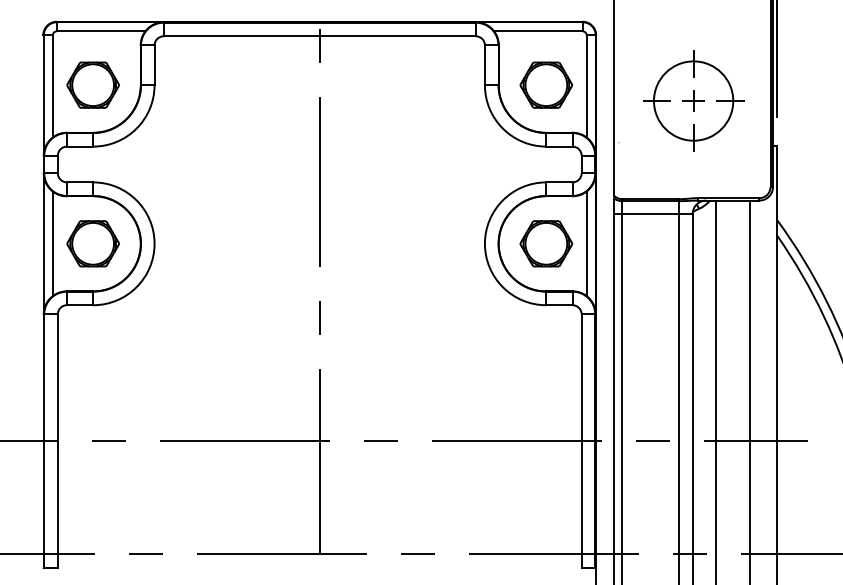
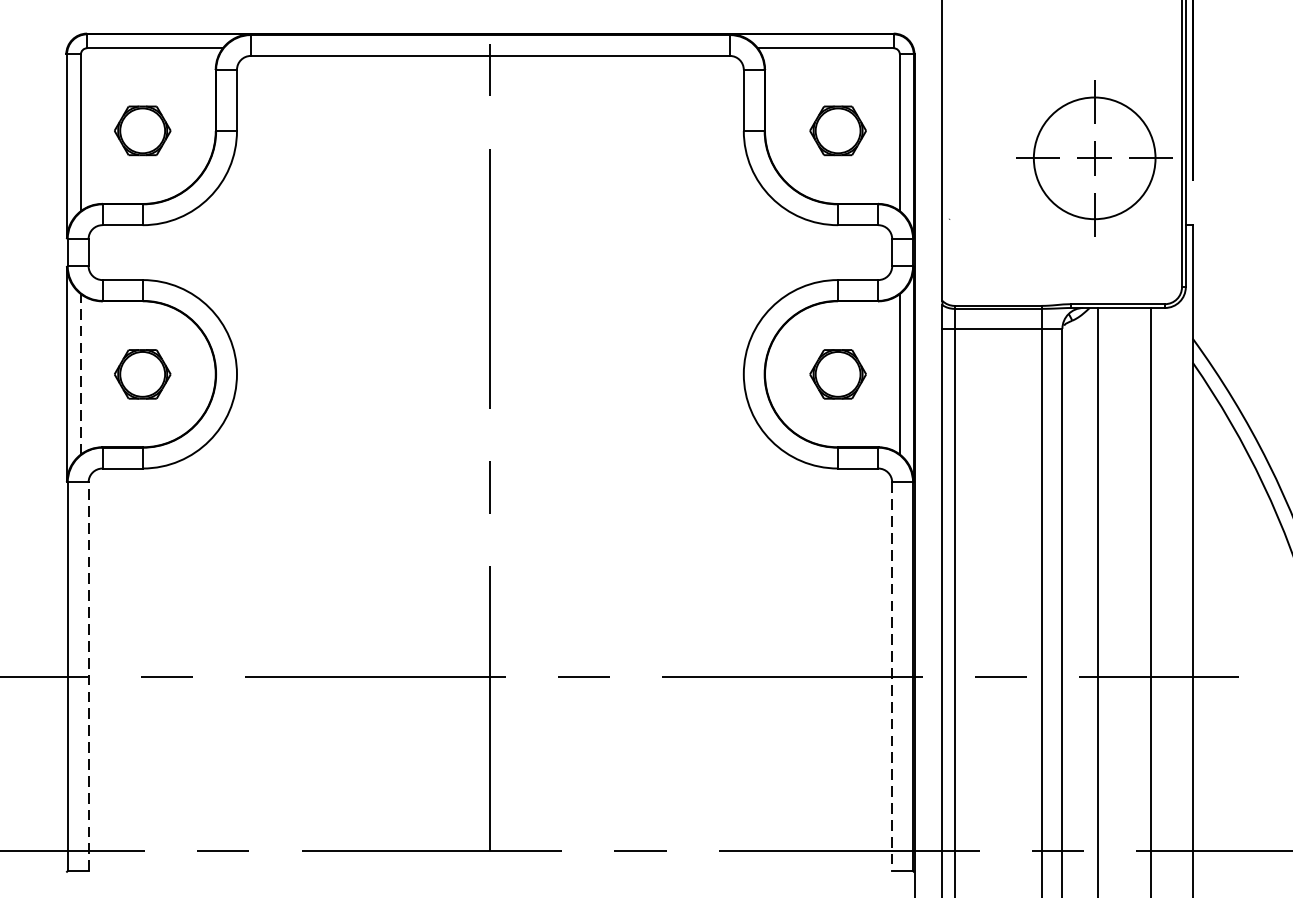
part: (92, 84) -> (141, 129), size x0.7
part: (546, 84) -> (838, 129), size x0.7
part: (693, 100) -> (1094, 157), moved
line: (52, 243) -> (80, 373), solid -> dashed
part: (92, 243) -> (141, 373), size x0.7
part: (546, 243) -> (838, 373), size x0.7
line: (57, 440) -> (88, 676), solid -> dashed
line: (581, 440) -> (891, 676), solid -> dashed

